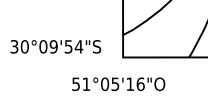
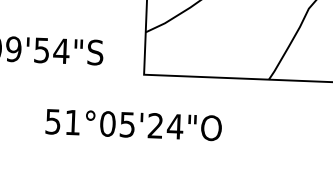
text: (135, 84) -> (165, 126), 51°05'16"O -> 51°05'24"O

